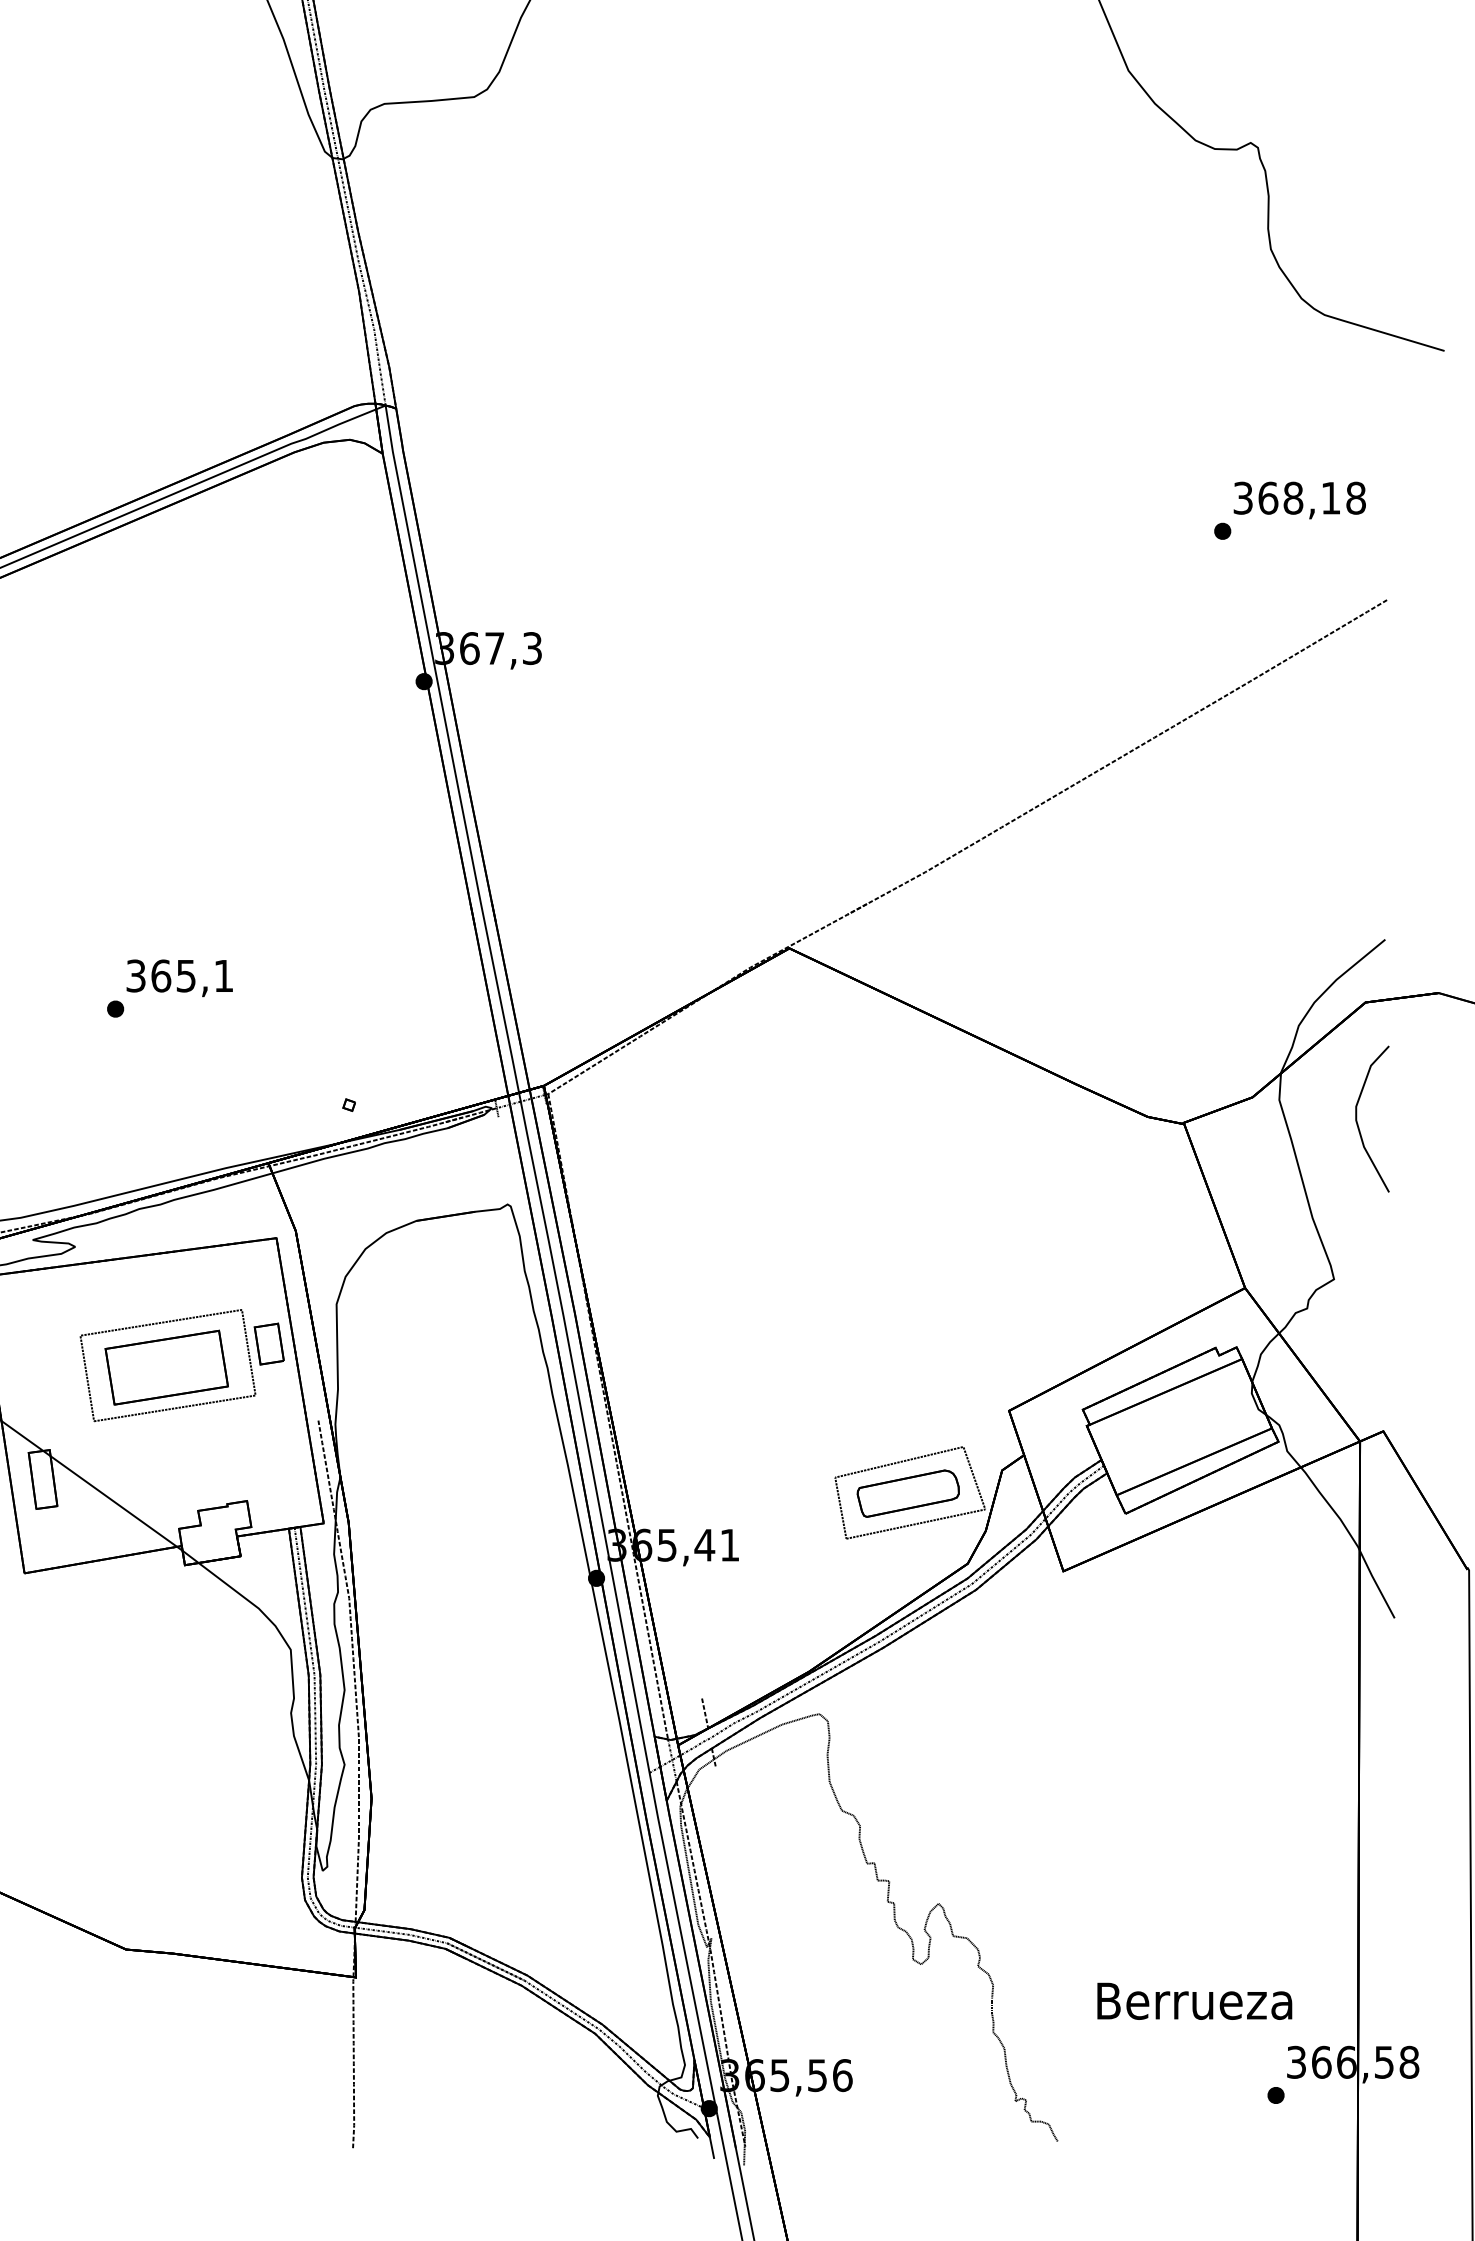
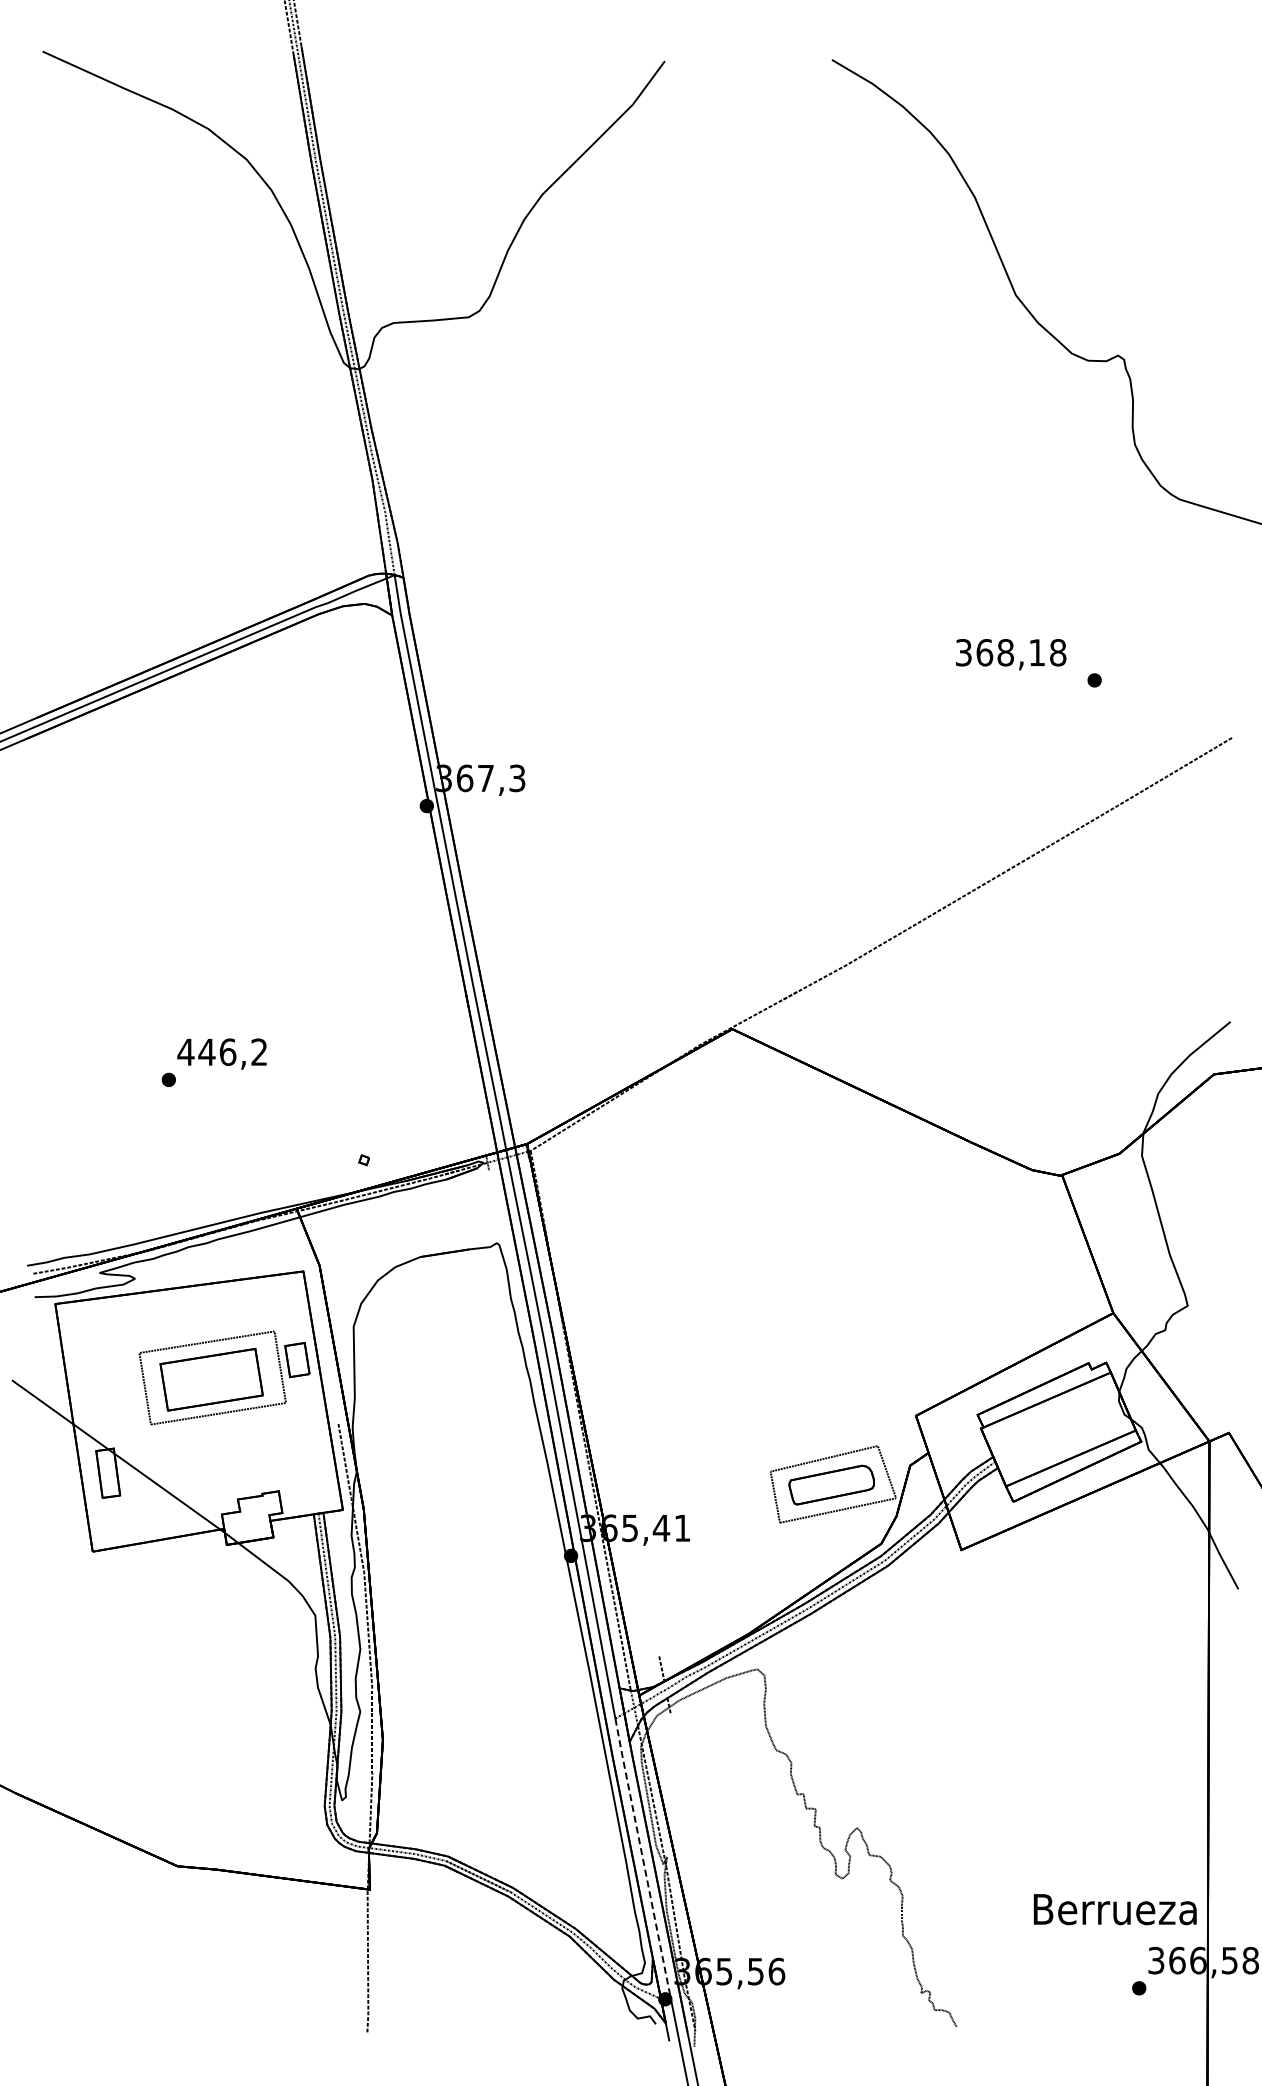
text: (1300, 500) -> (1011, 654), moved
text: (178, 976) -> (221, 1052), 365,1 -> 446,2
curve: (1357, 1118) -> (1207, 1171), removed
line: (683, 1942) -> (643, 1860), solid -> dashed
text: (1193, 2001) -> (1114, 1909), moved

